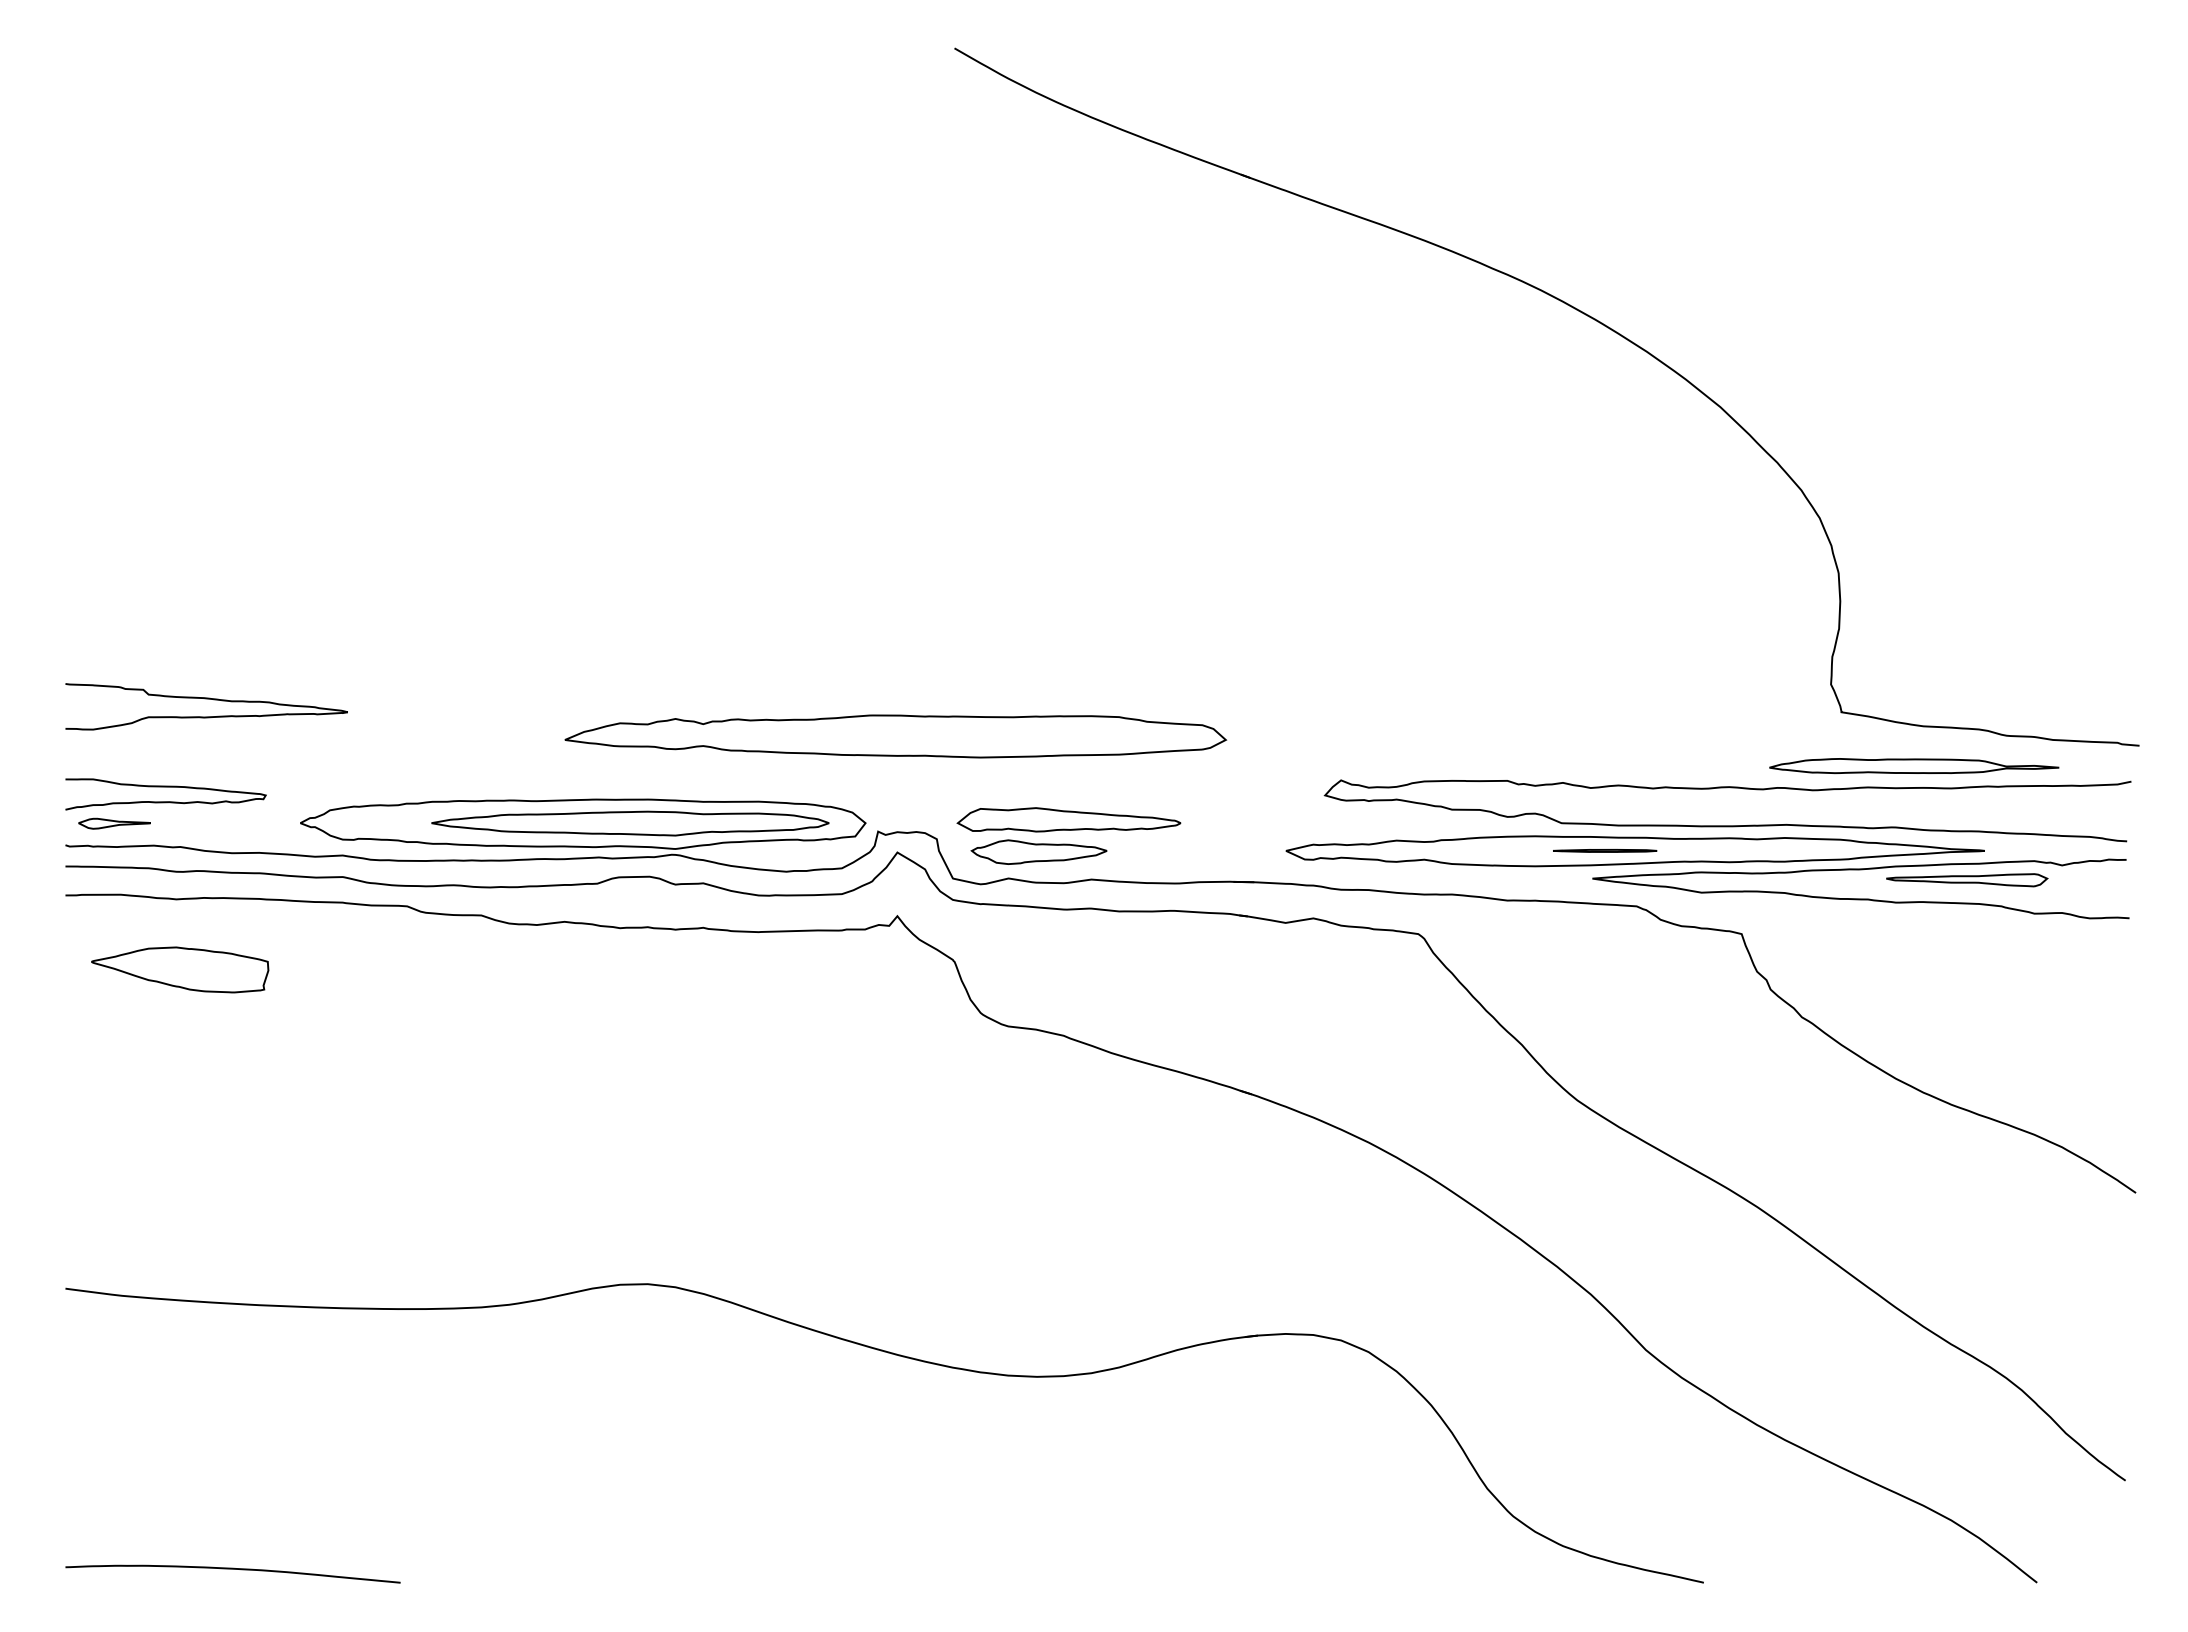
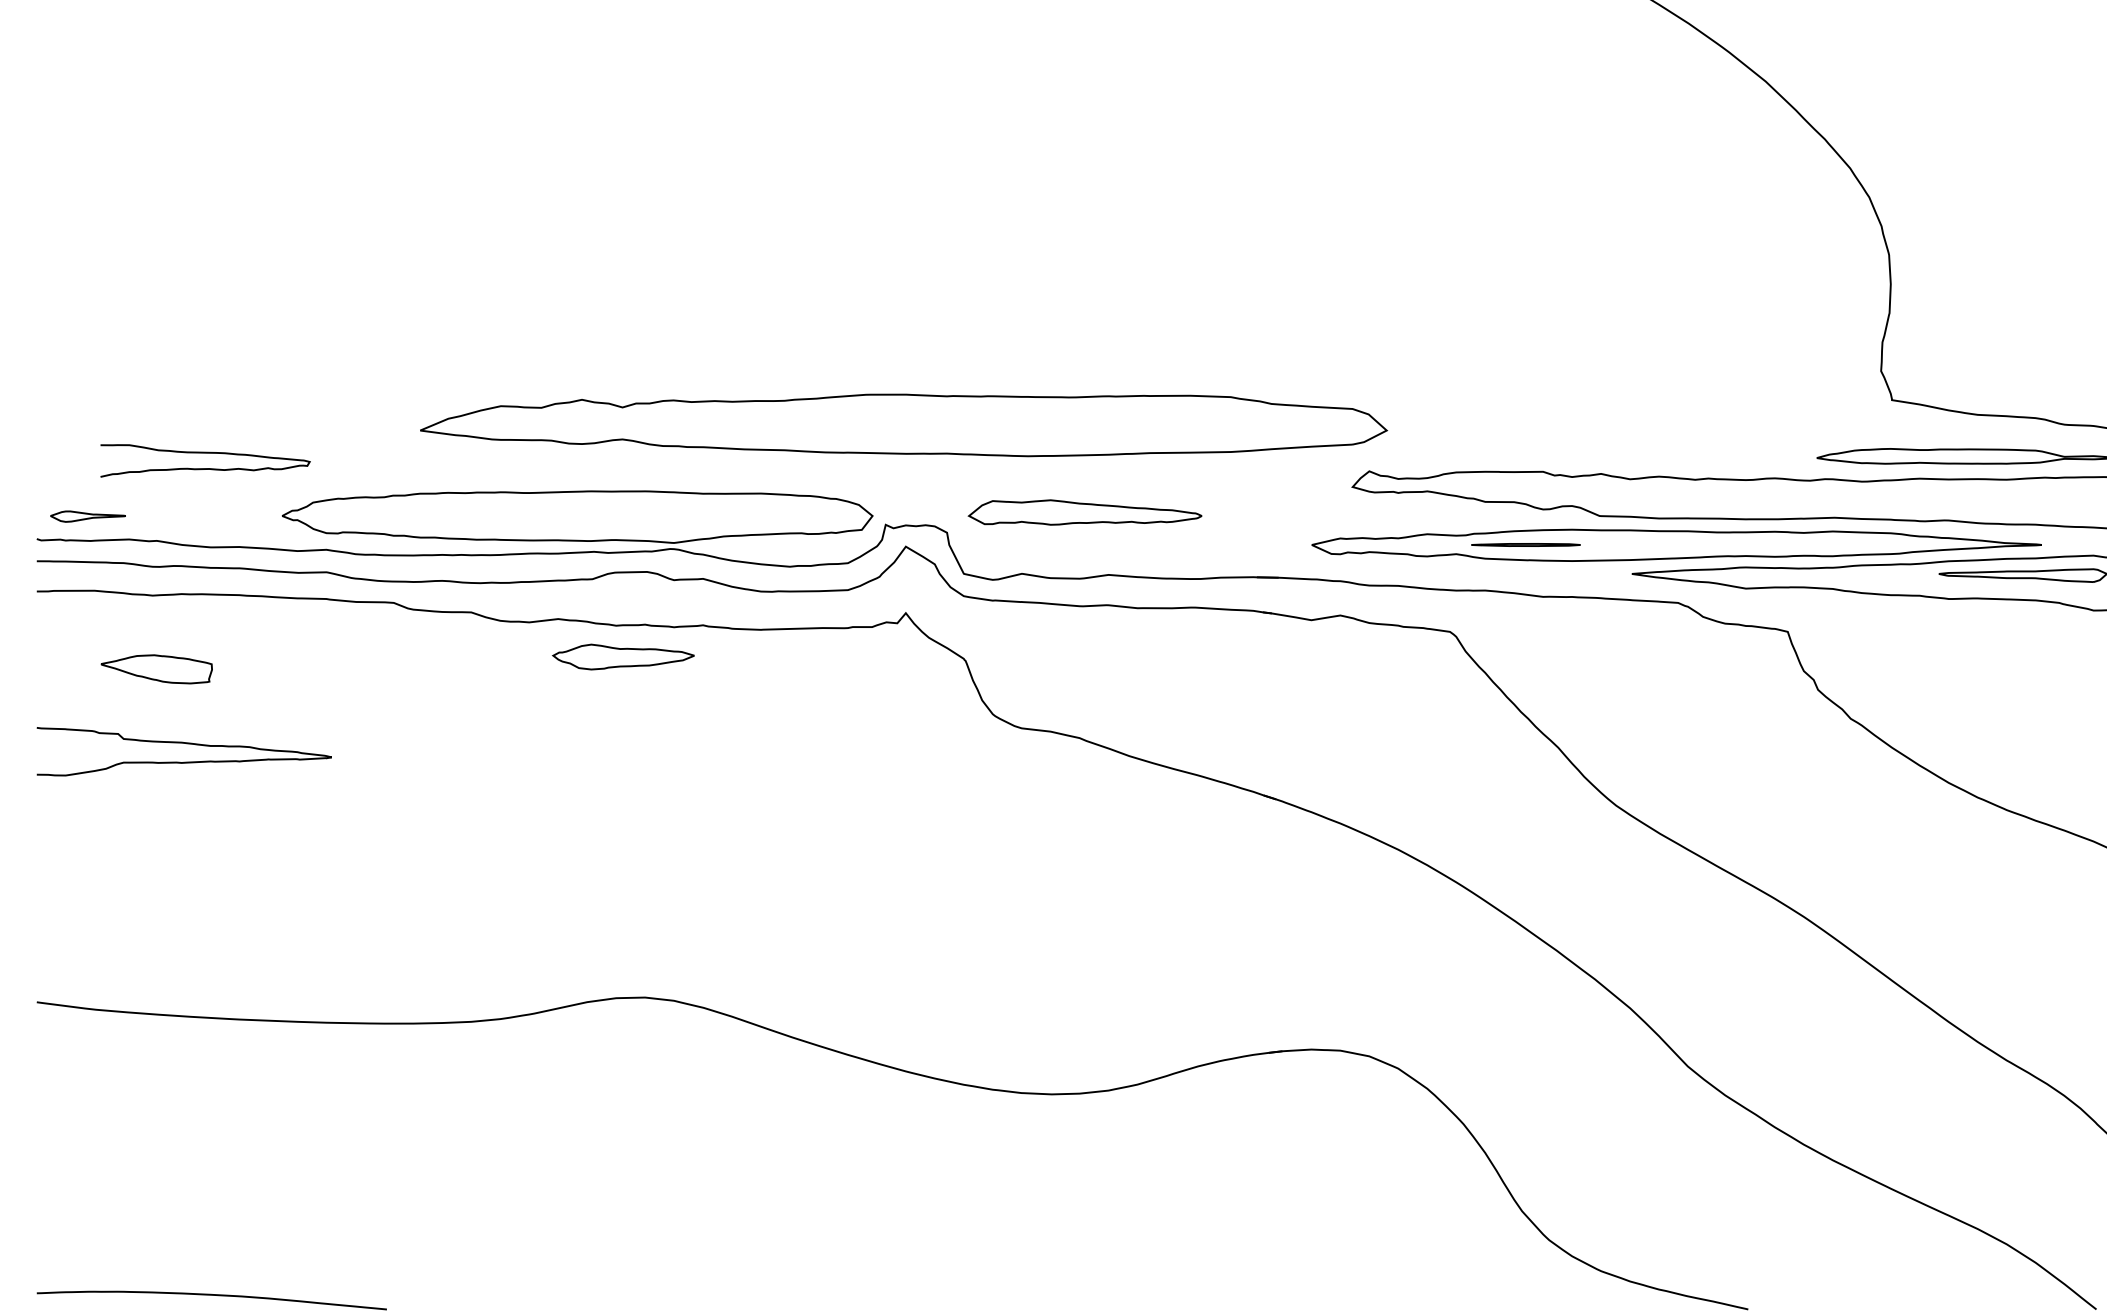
curve: (206, 699) -> (184, 744), moved
part: (895, 736) -> (903, 425), size x1.4
curve: (165, 787) -> (205, 453), moved
part: (630, 823) -> (627, 516), removed
line: (1605, 850) -> (1526, 544), moved
part: (1038, 851) -> (622, 656), moved
part: (180, 969) -> (156, 668), size x0.6

